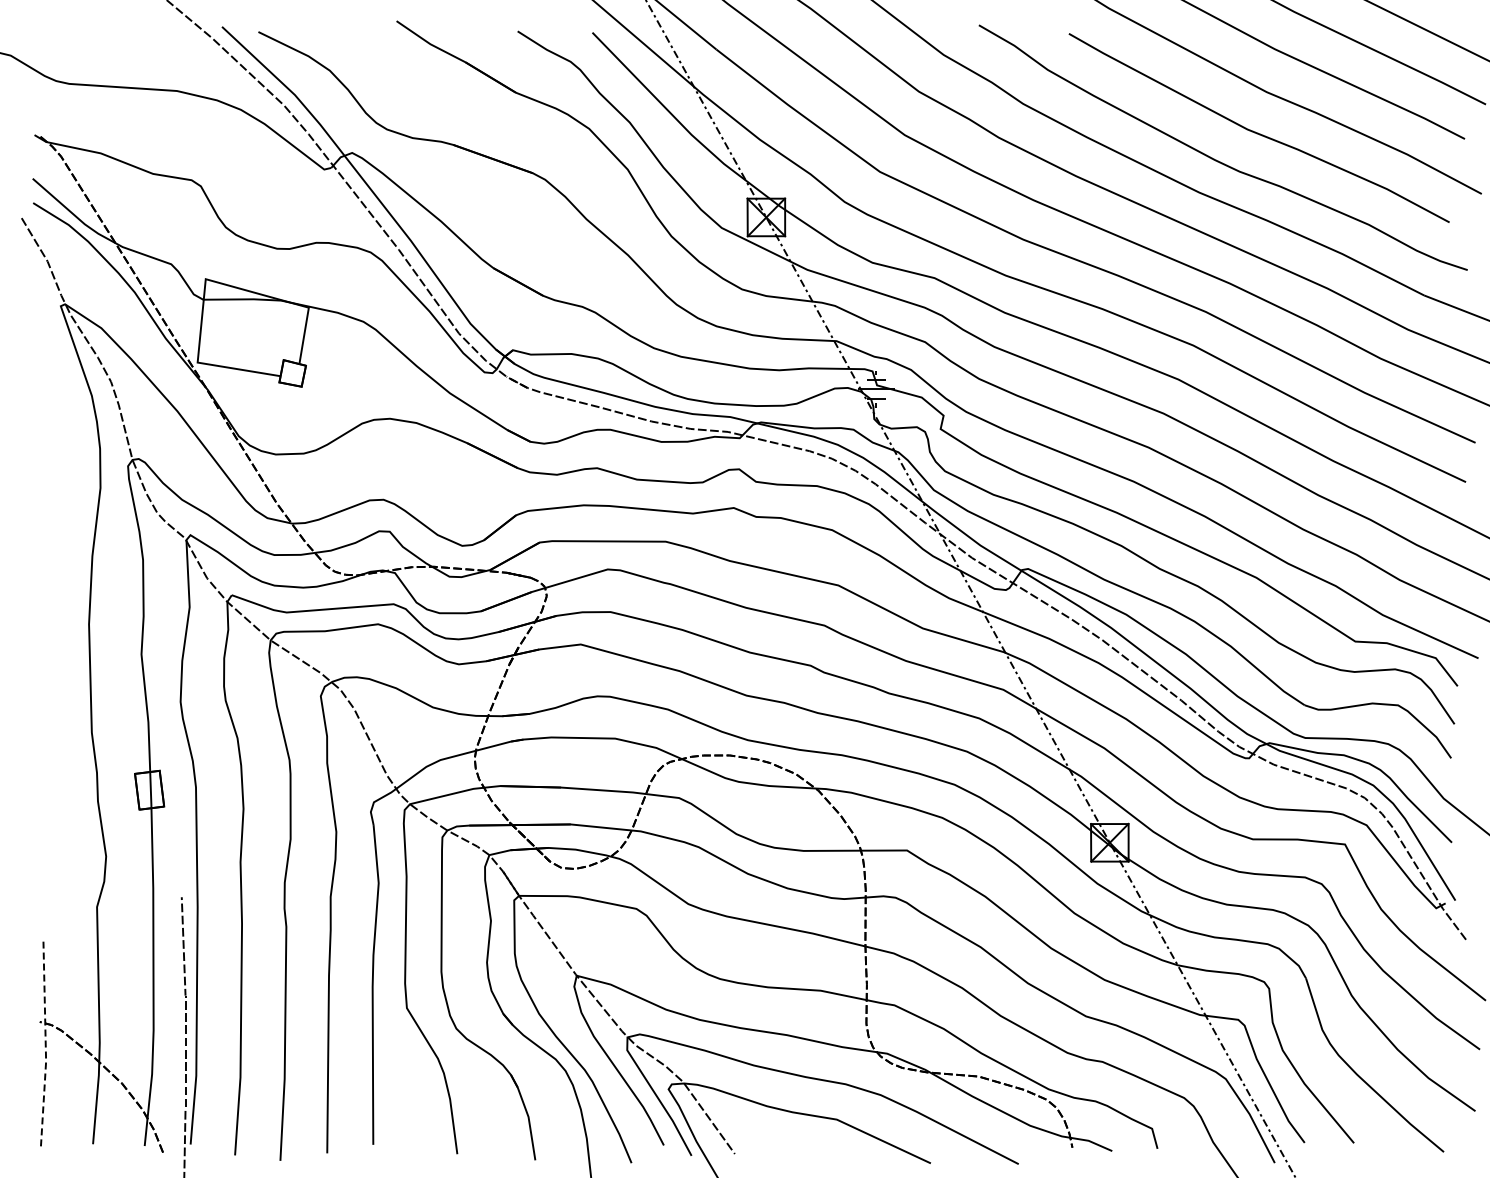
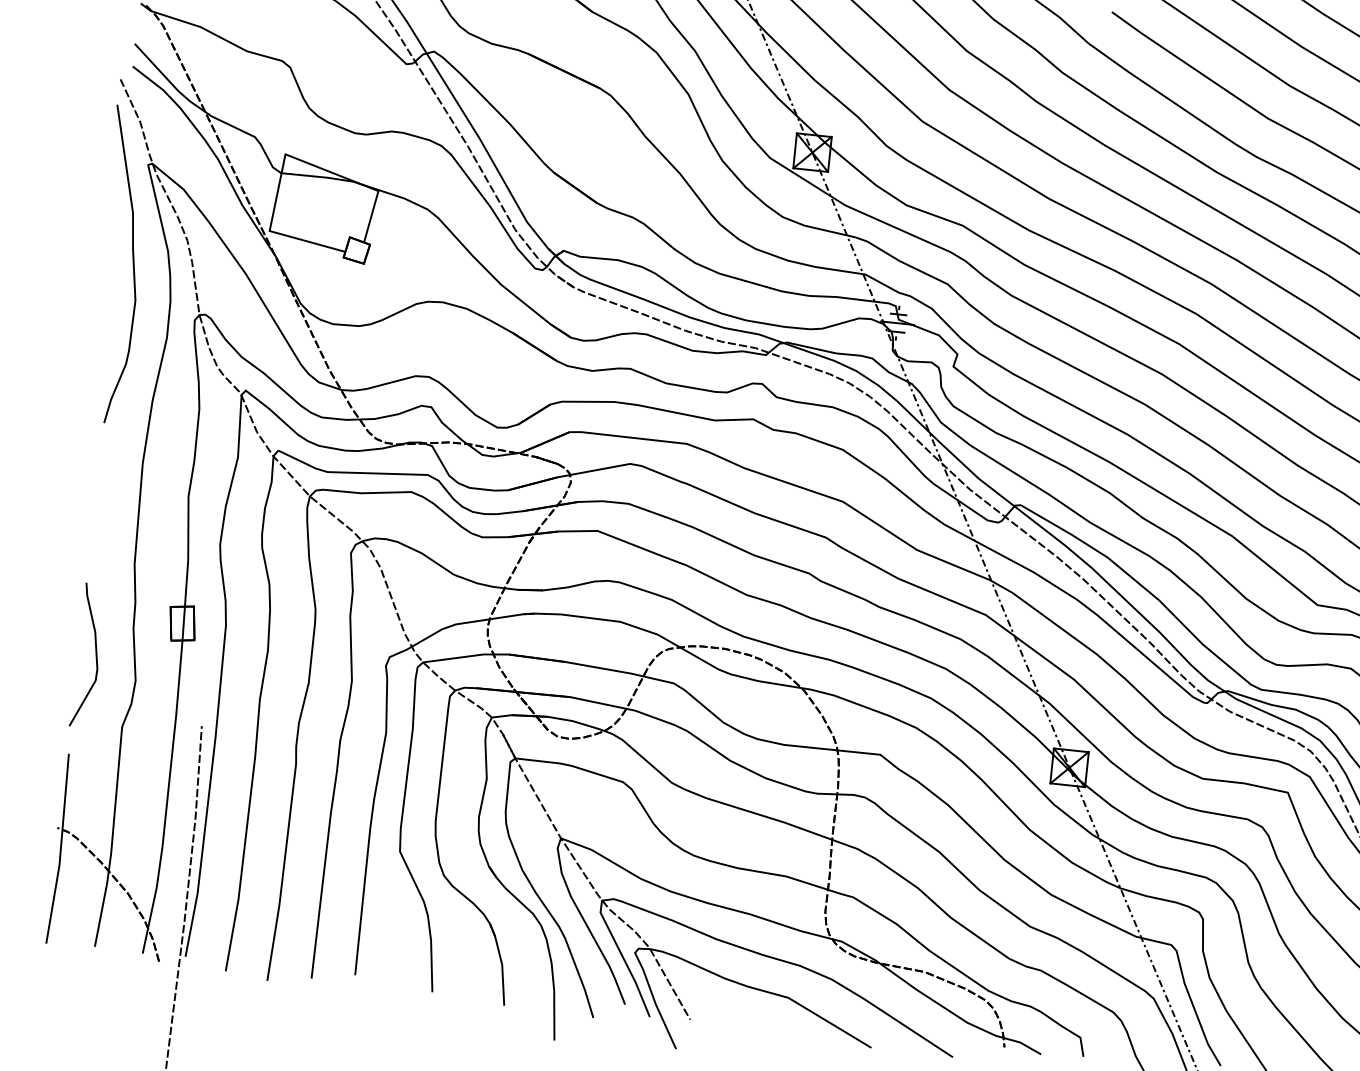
curve: (55, 413) -> (132, 264), added
curve: (60, 834) -> (95, 655), added
line: (45, 1044) -> (60, 849), dashed -> solid

